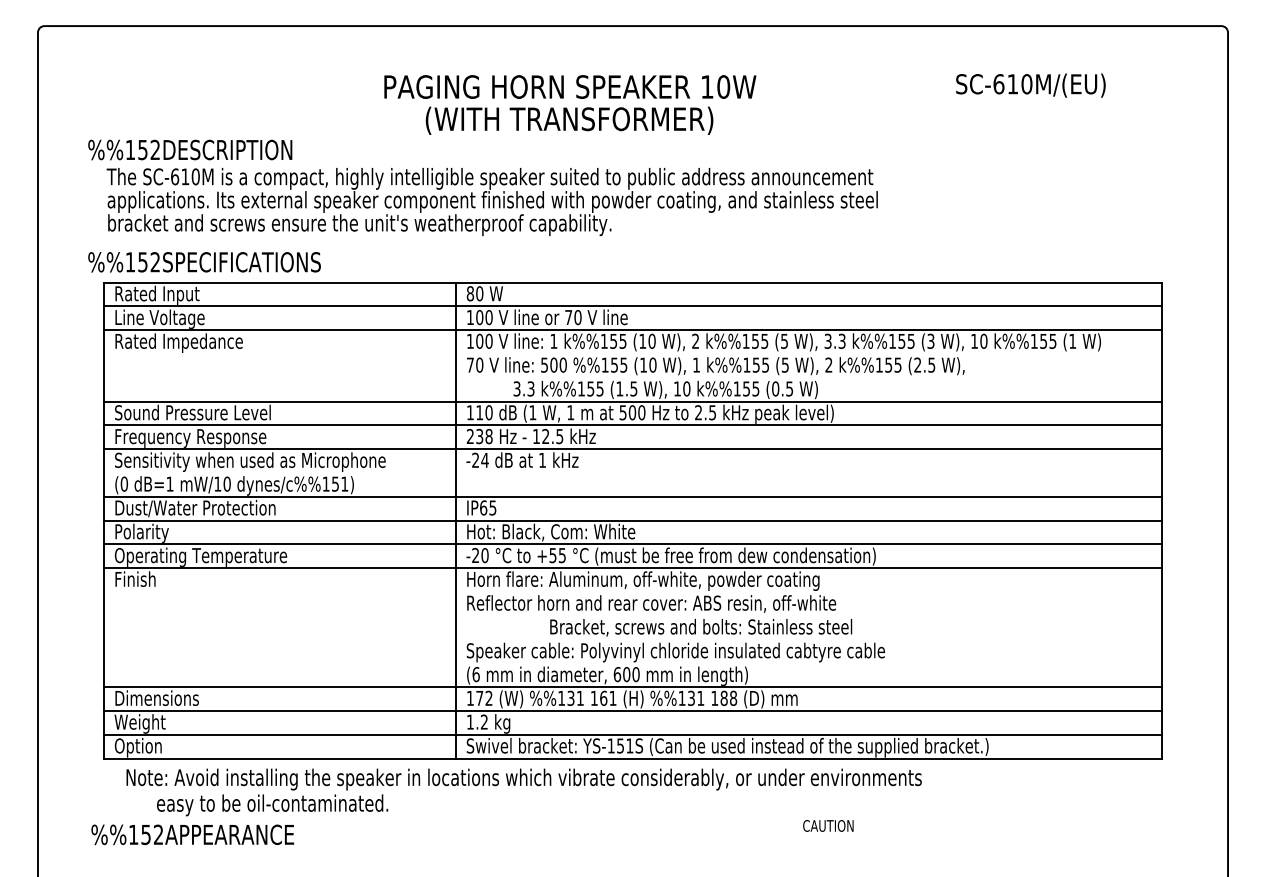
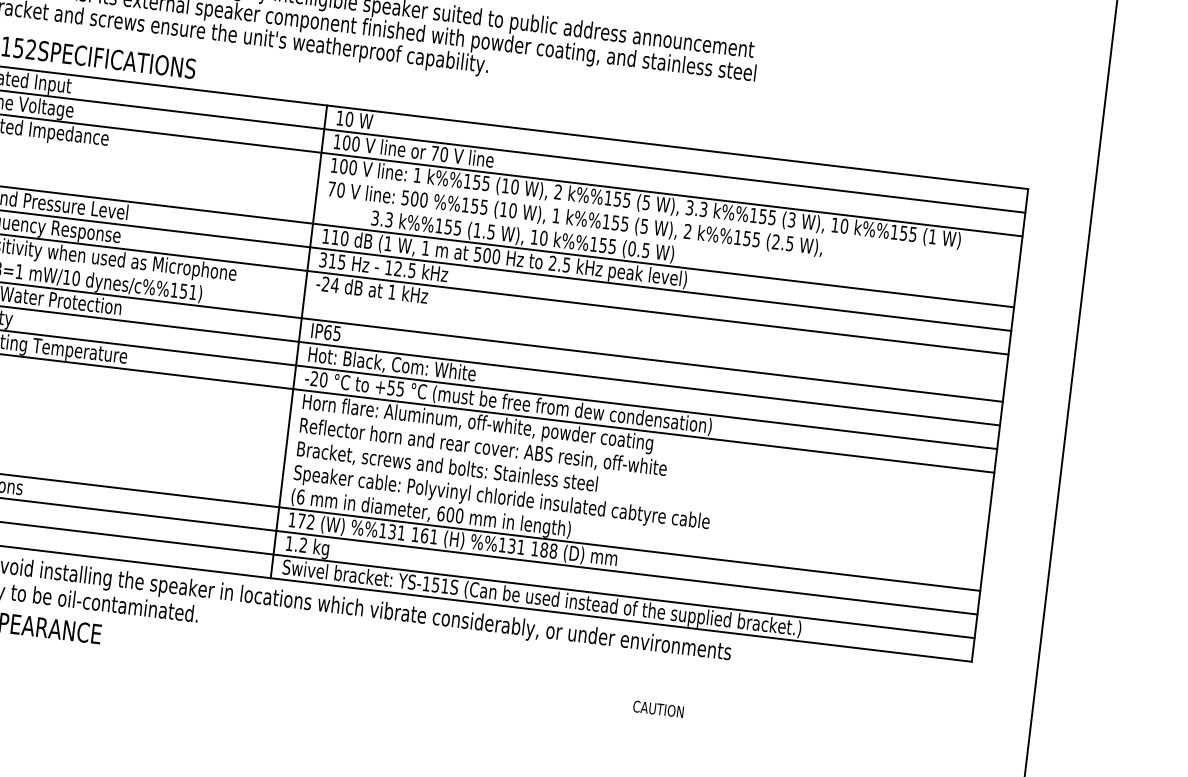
text: (470, 293) -> (340, 117), 80 -> 10
text: (479, 436) -> (332, 261), 238 -> 315
text: (701, 627) -> (447, 467), moved
text: (828, 825) -> (658, 708), moved

